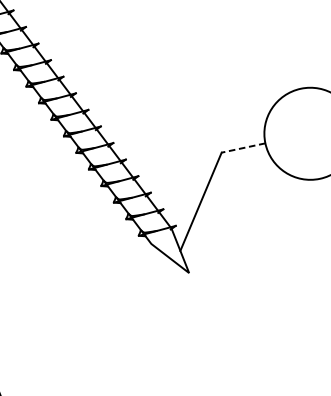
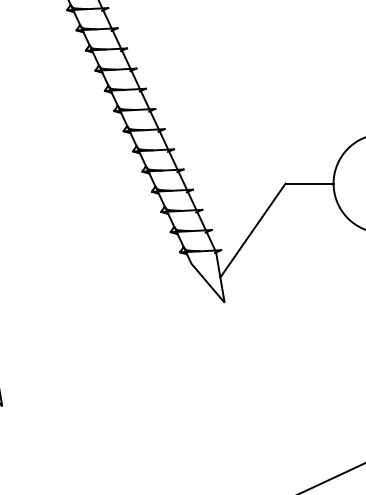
line: (243, 147) -> (309, 183), dashed -> solid

